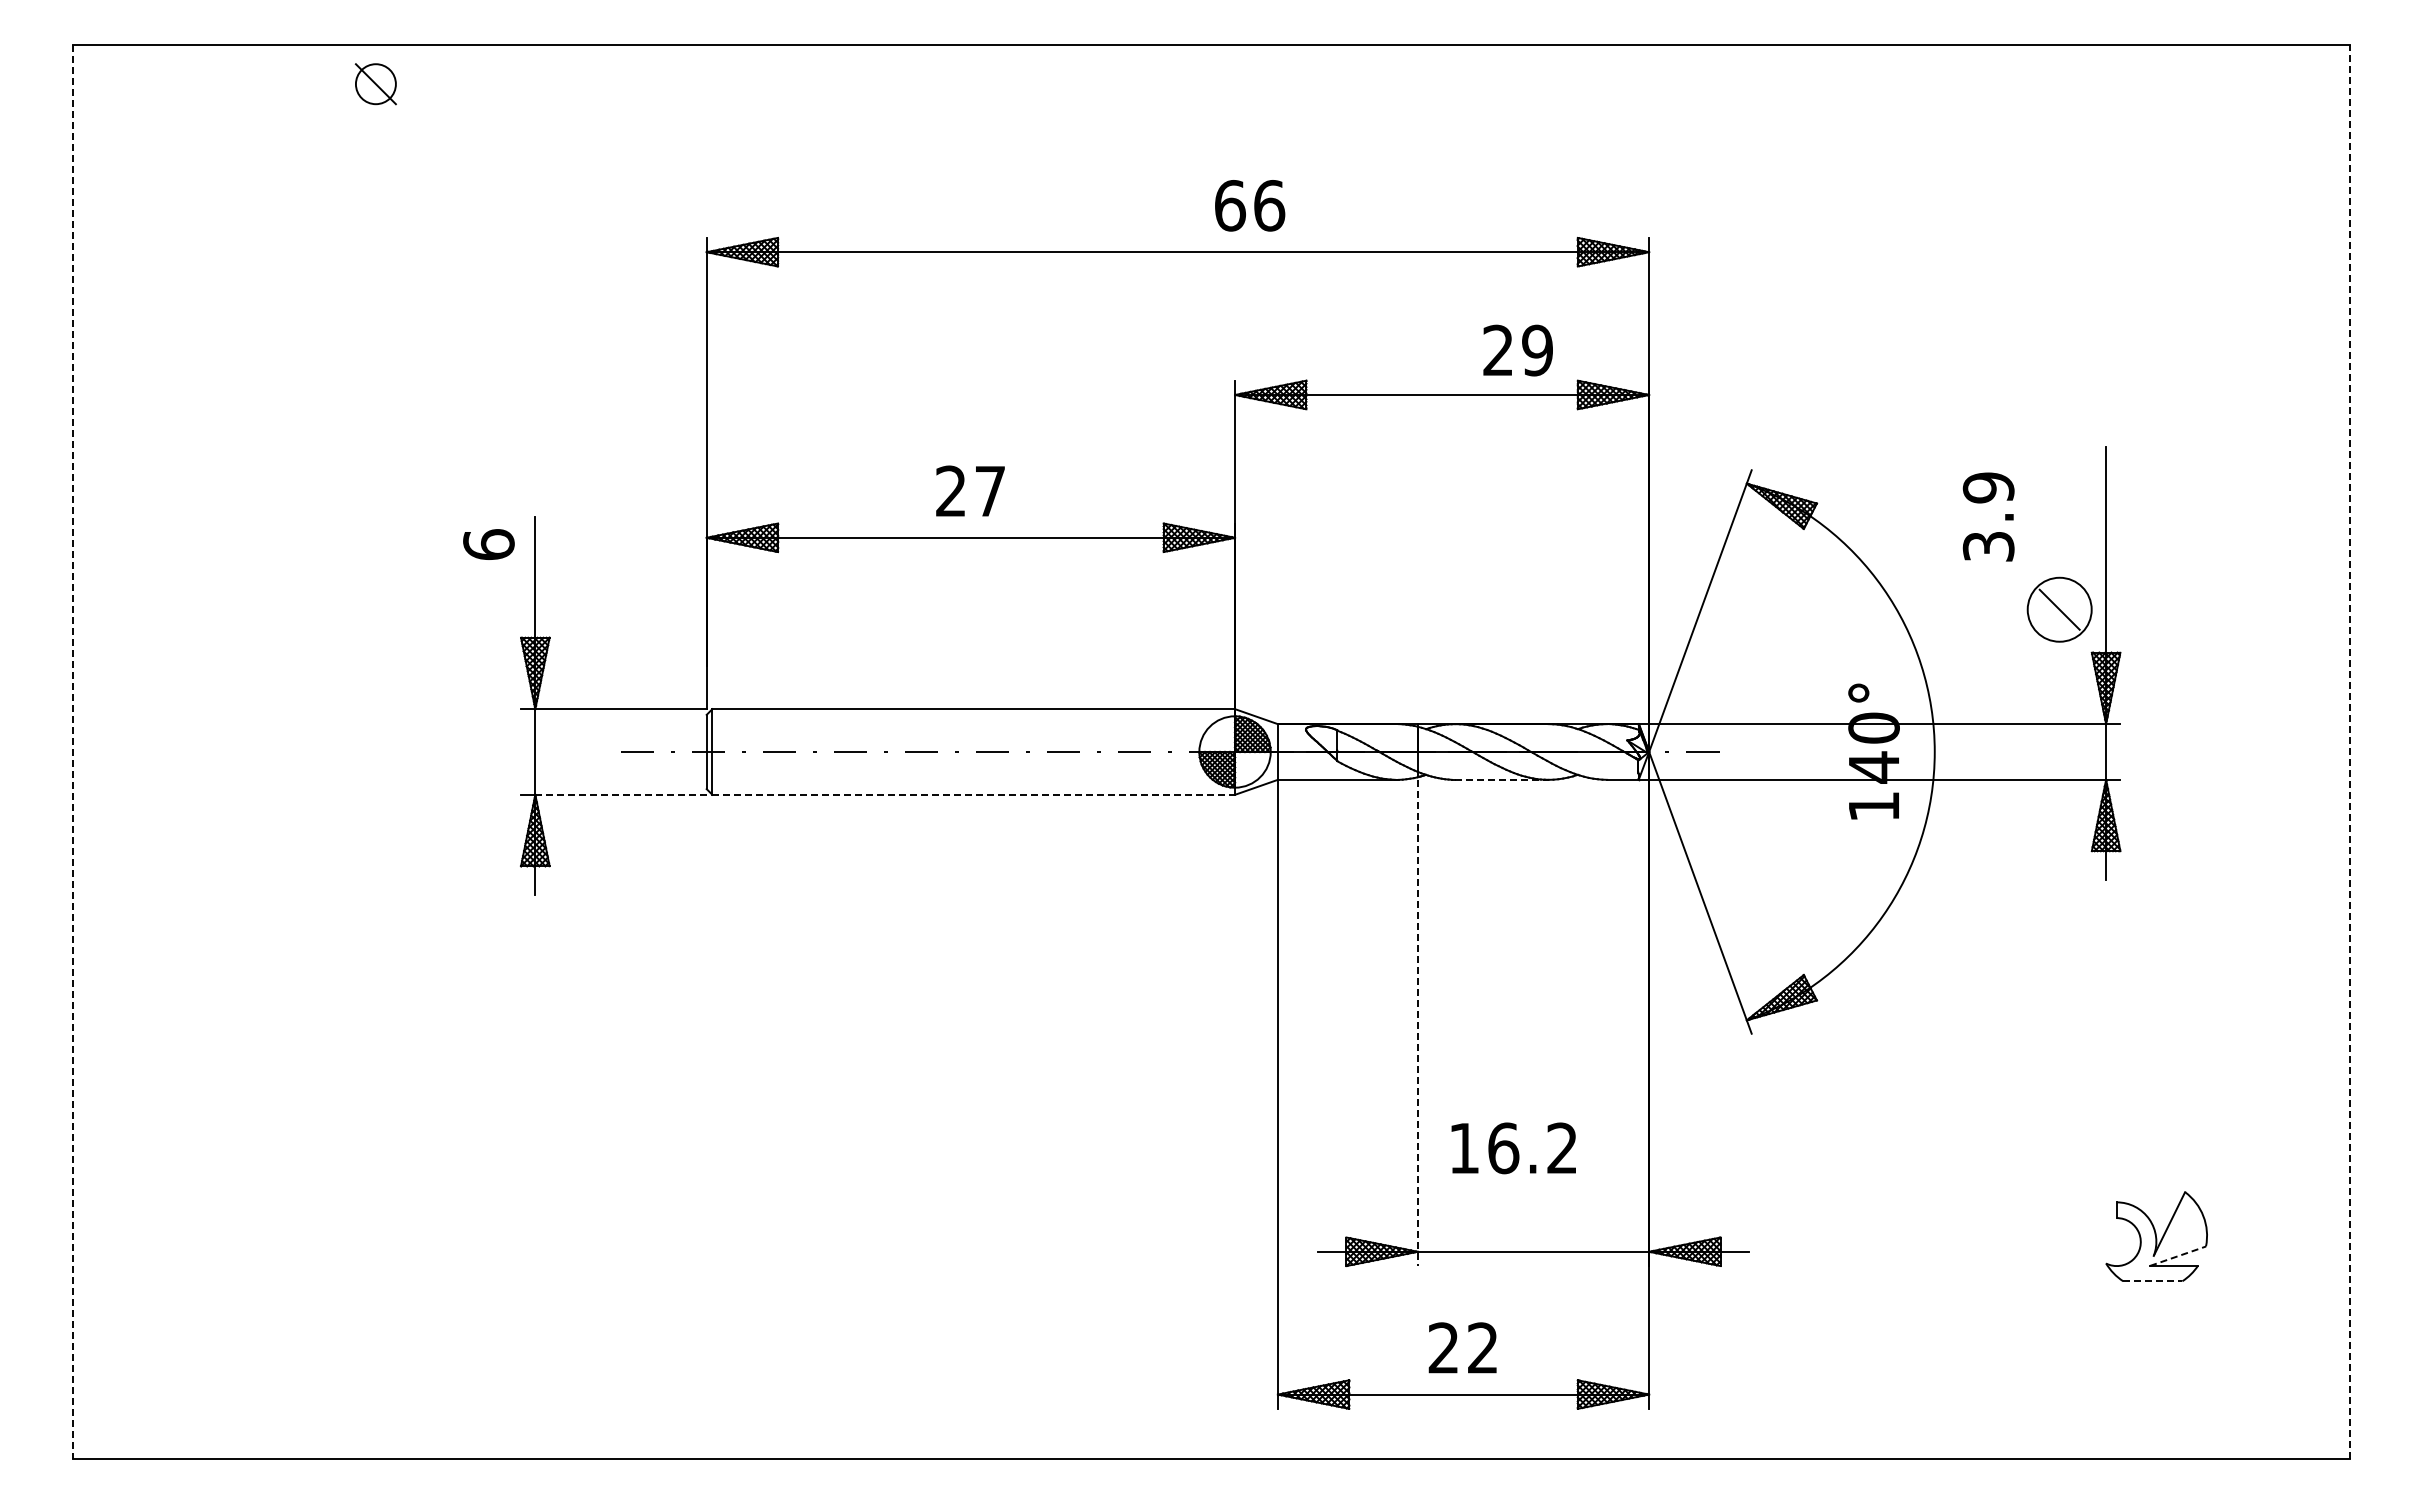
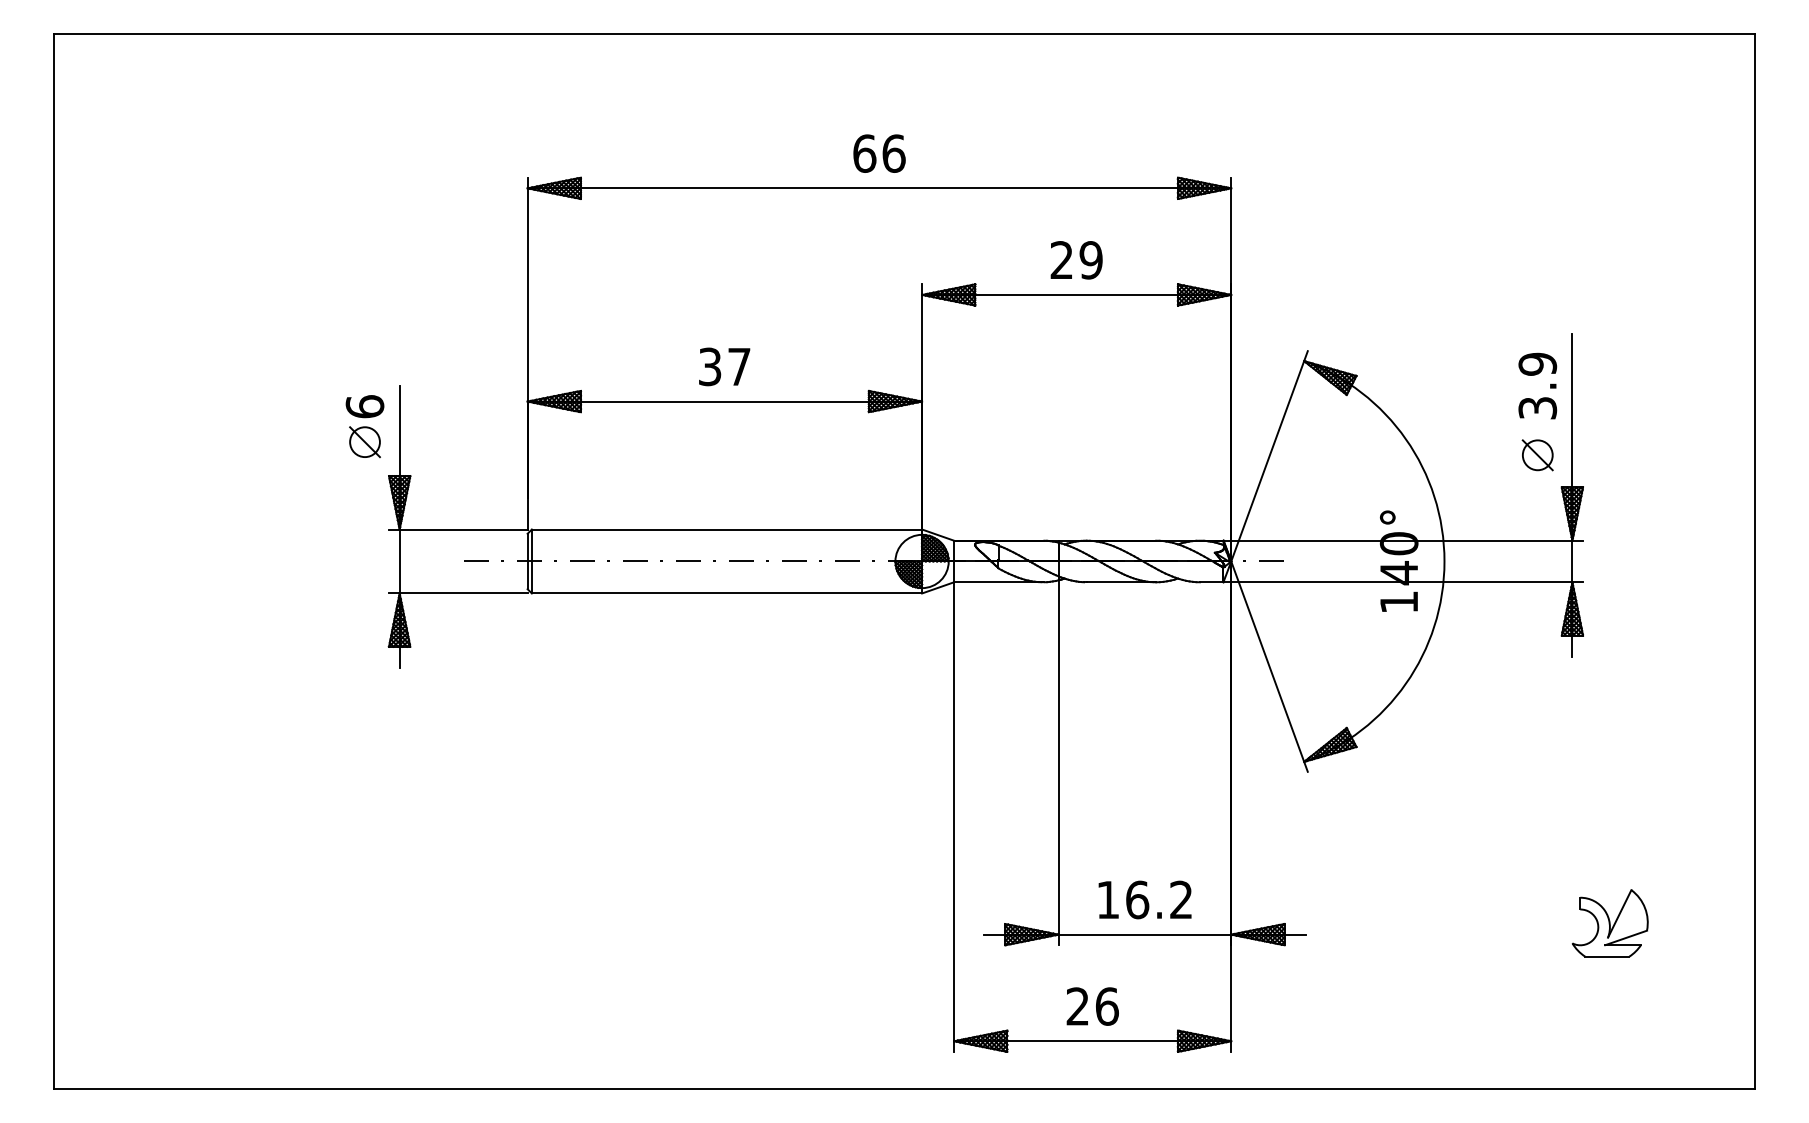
part: (375, 84) -> (364, 442), moved
text: (1250, 205) -> (879, 153), moved
text: (1517, 350) -> (1076, 260), moved
text: (950, 491) -> (709, 367), 27 -> 37
text: (1988, 516) -> (1537, 385), moved
circle: (2059, 609) -> (1537, 455), size x0.62
line: (72, 751) -> (54, 561), dashed -> solid
line: (2350, 751) -> (1754, 561), dashed -> solid
line: (1502, 779) -> (1121, 582), dashed -> solid
line: (621, 794) -> (464, 593), dashed -> solid
line: (974, 794) -> (727, 593), dashed -> solid
line: (1417, 1023) -> (1058, 764), dashed -> solid
text: (1513, 1148) -> (1144, 900), moved
line: (2178, 1256) -> (1626, 938), dashed -> solid
line: (2152, 1281) -> (1607, 956), dashed -> solid
text: (1482, 1348) -> (1106, 1006), 22 -> 26

